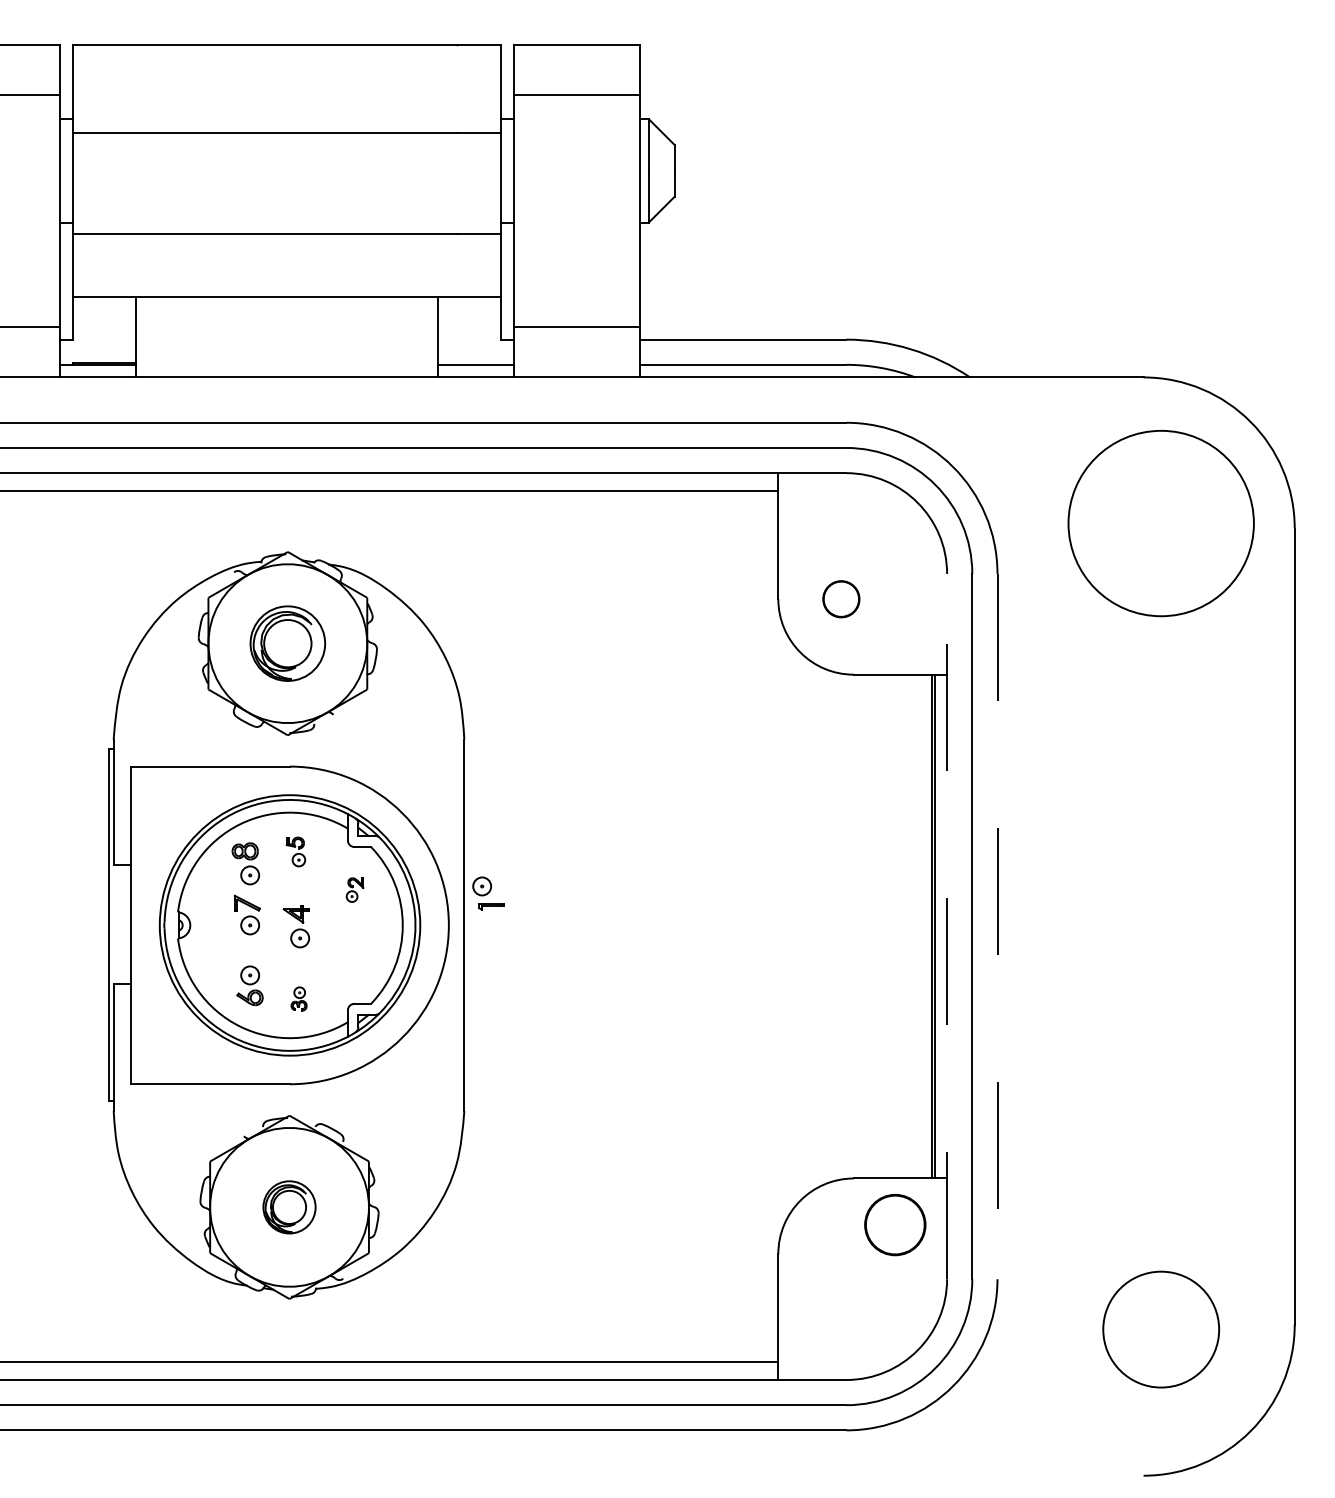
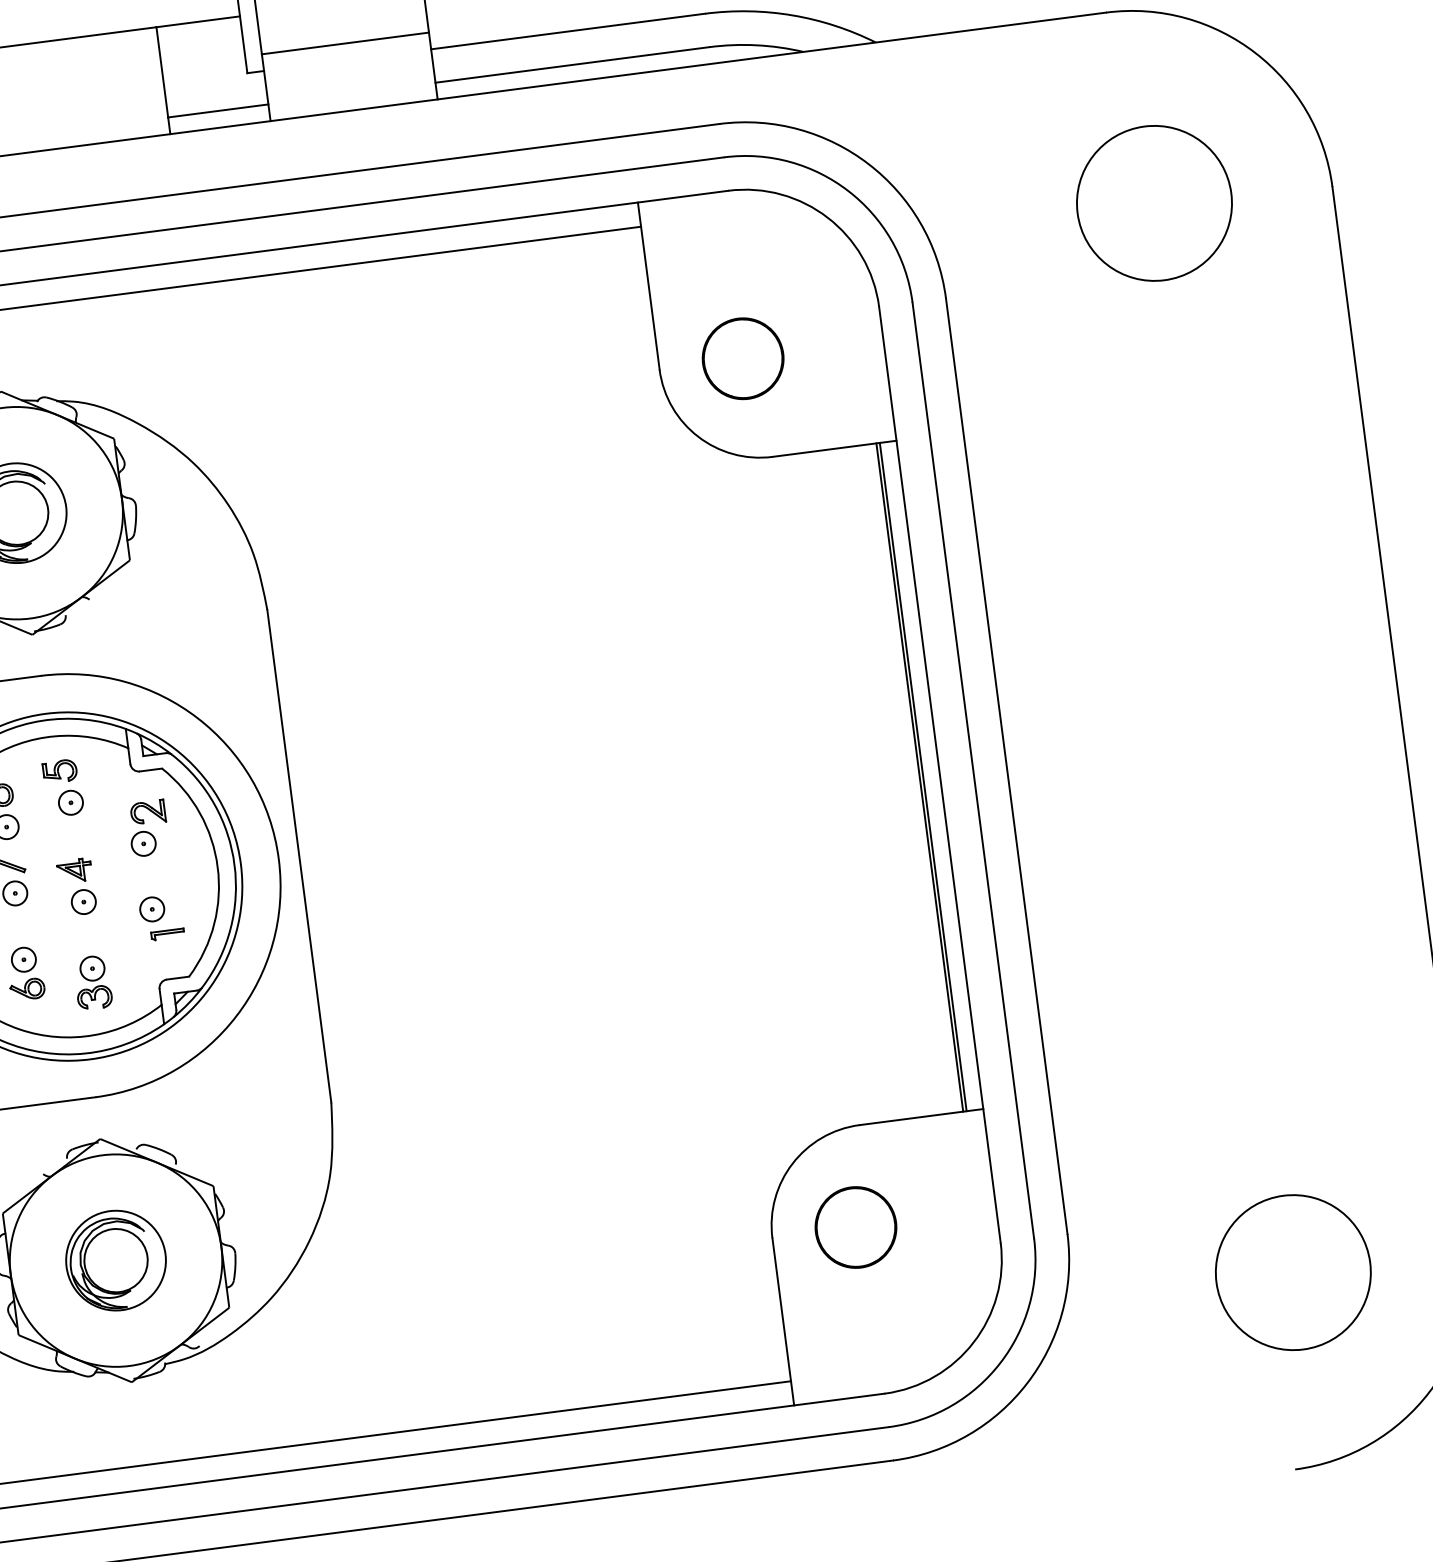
circle: (1161, 523) -> (1154, 203), size x0.62
circle: (841, 599) -> (743, 359), size x1.67
part: (295, 851) -> (62, 787), size x1.43
part: (354, 889) -> (147, 827), size x1.67
part: (488, 893) -> (161, 917), moved
line: (947, 926) -> (940, 774), dashed -> solid
line: (997, 926) -> (1006, 766), dashed -> solid
part: (298, 998) -> (91, 982), size x1.67
part: (289, 1207) -> (116, 1260), size x1.43
circle: (895, 1225) -> (856, 1228), moved

